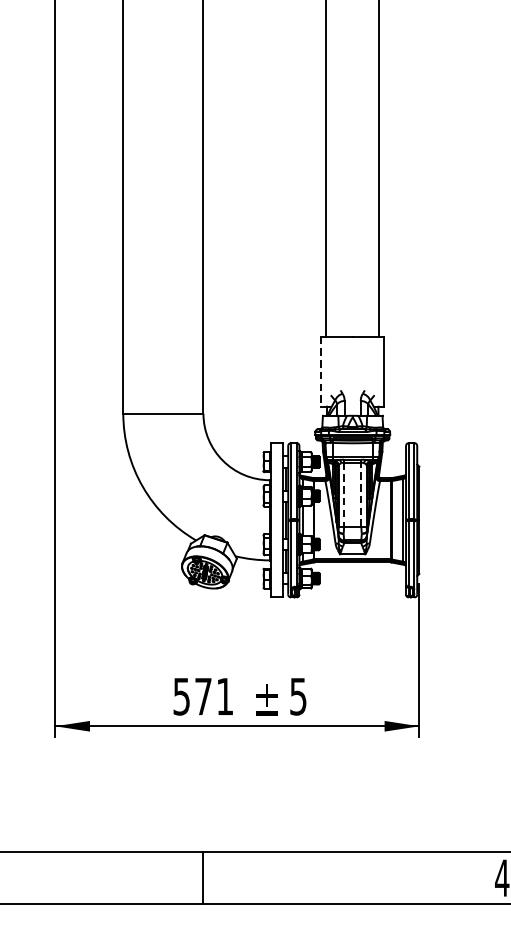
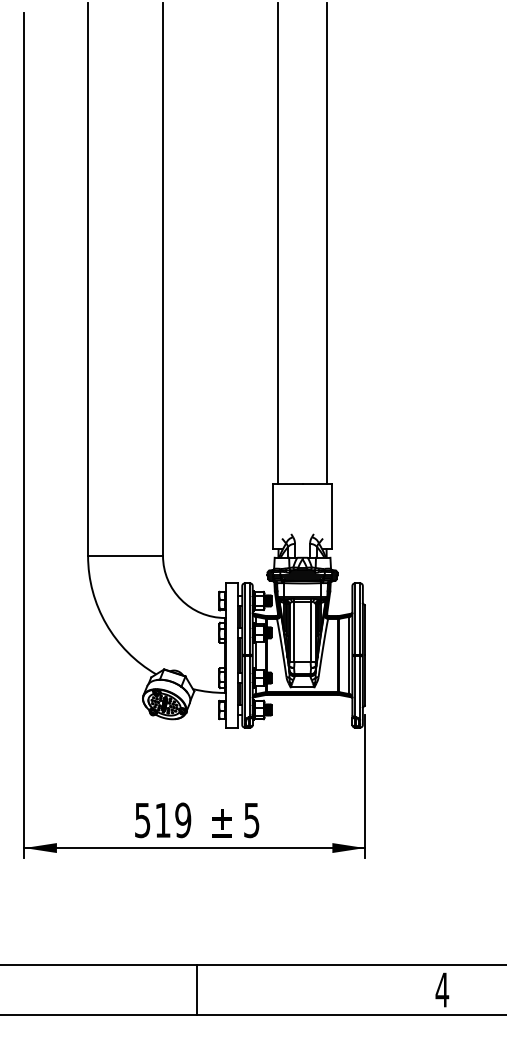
line: (321, 371) -> (273, 516), dashed -> solid
line: (344, 494) -> (294, 631), dashed -> solid
line: (361, 494) -> (310, 631), dashed -> solid
text: (214, 696) -> (173, 820), 571 -> 519
line: (202, 877) -> (196, 989), moved

